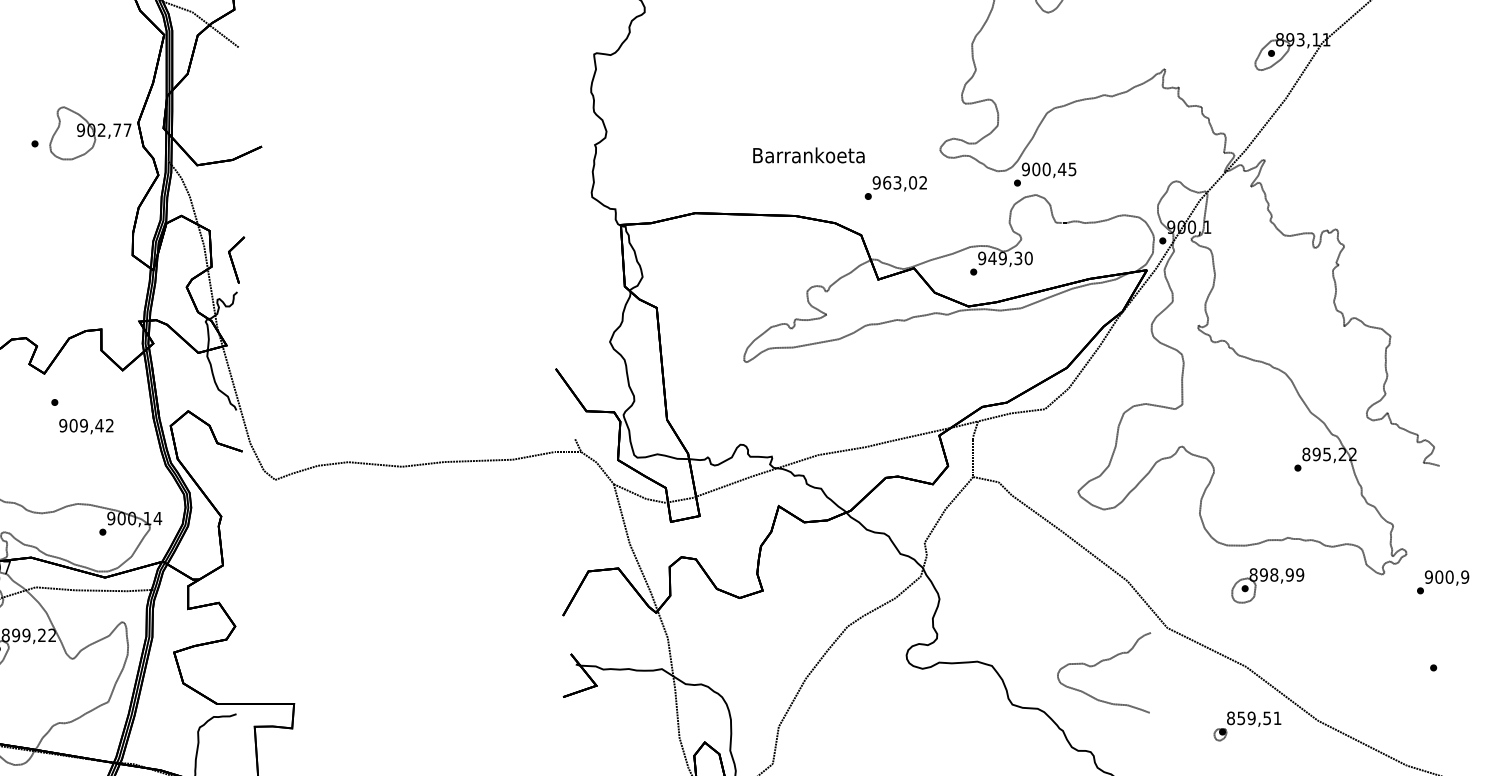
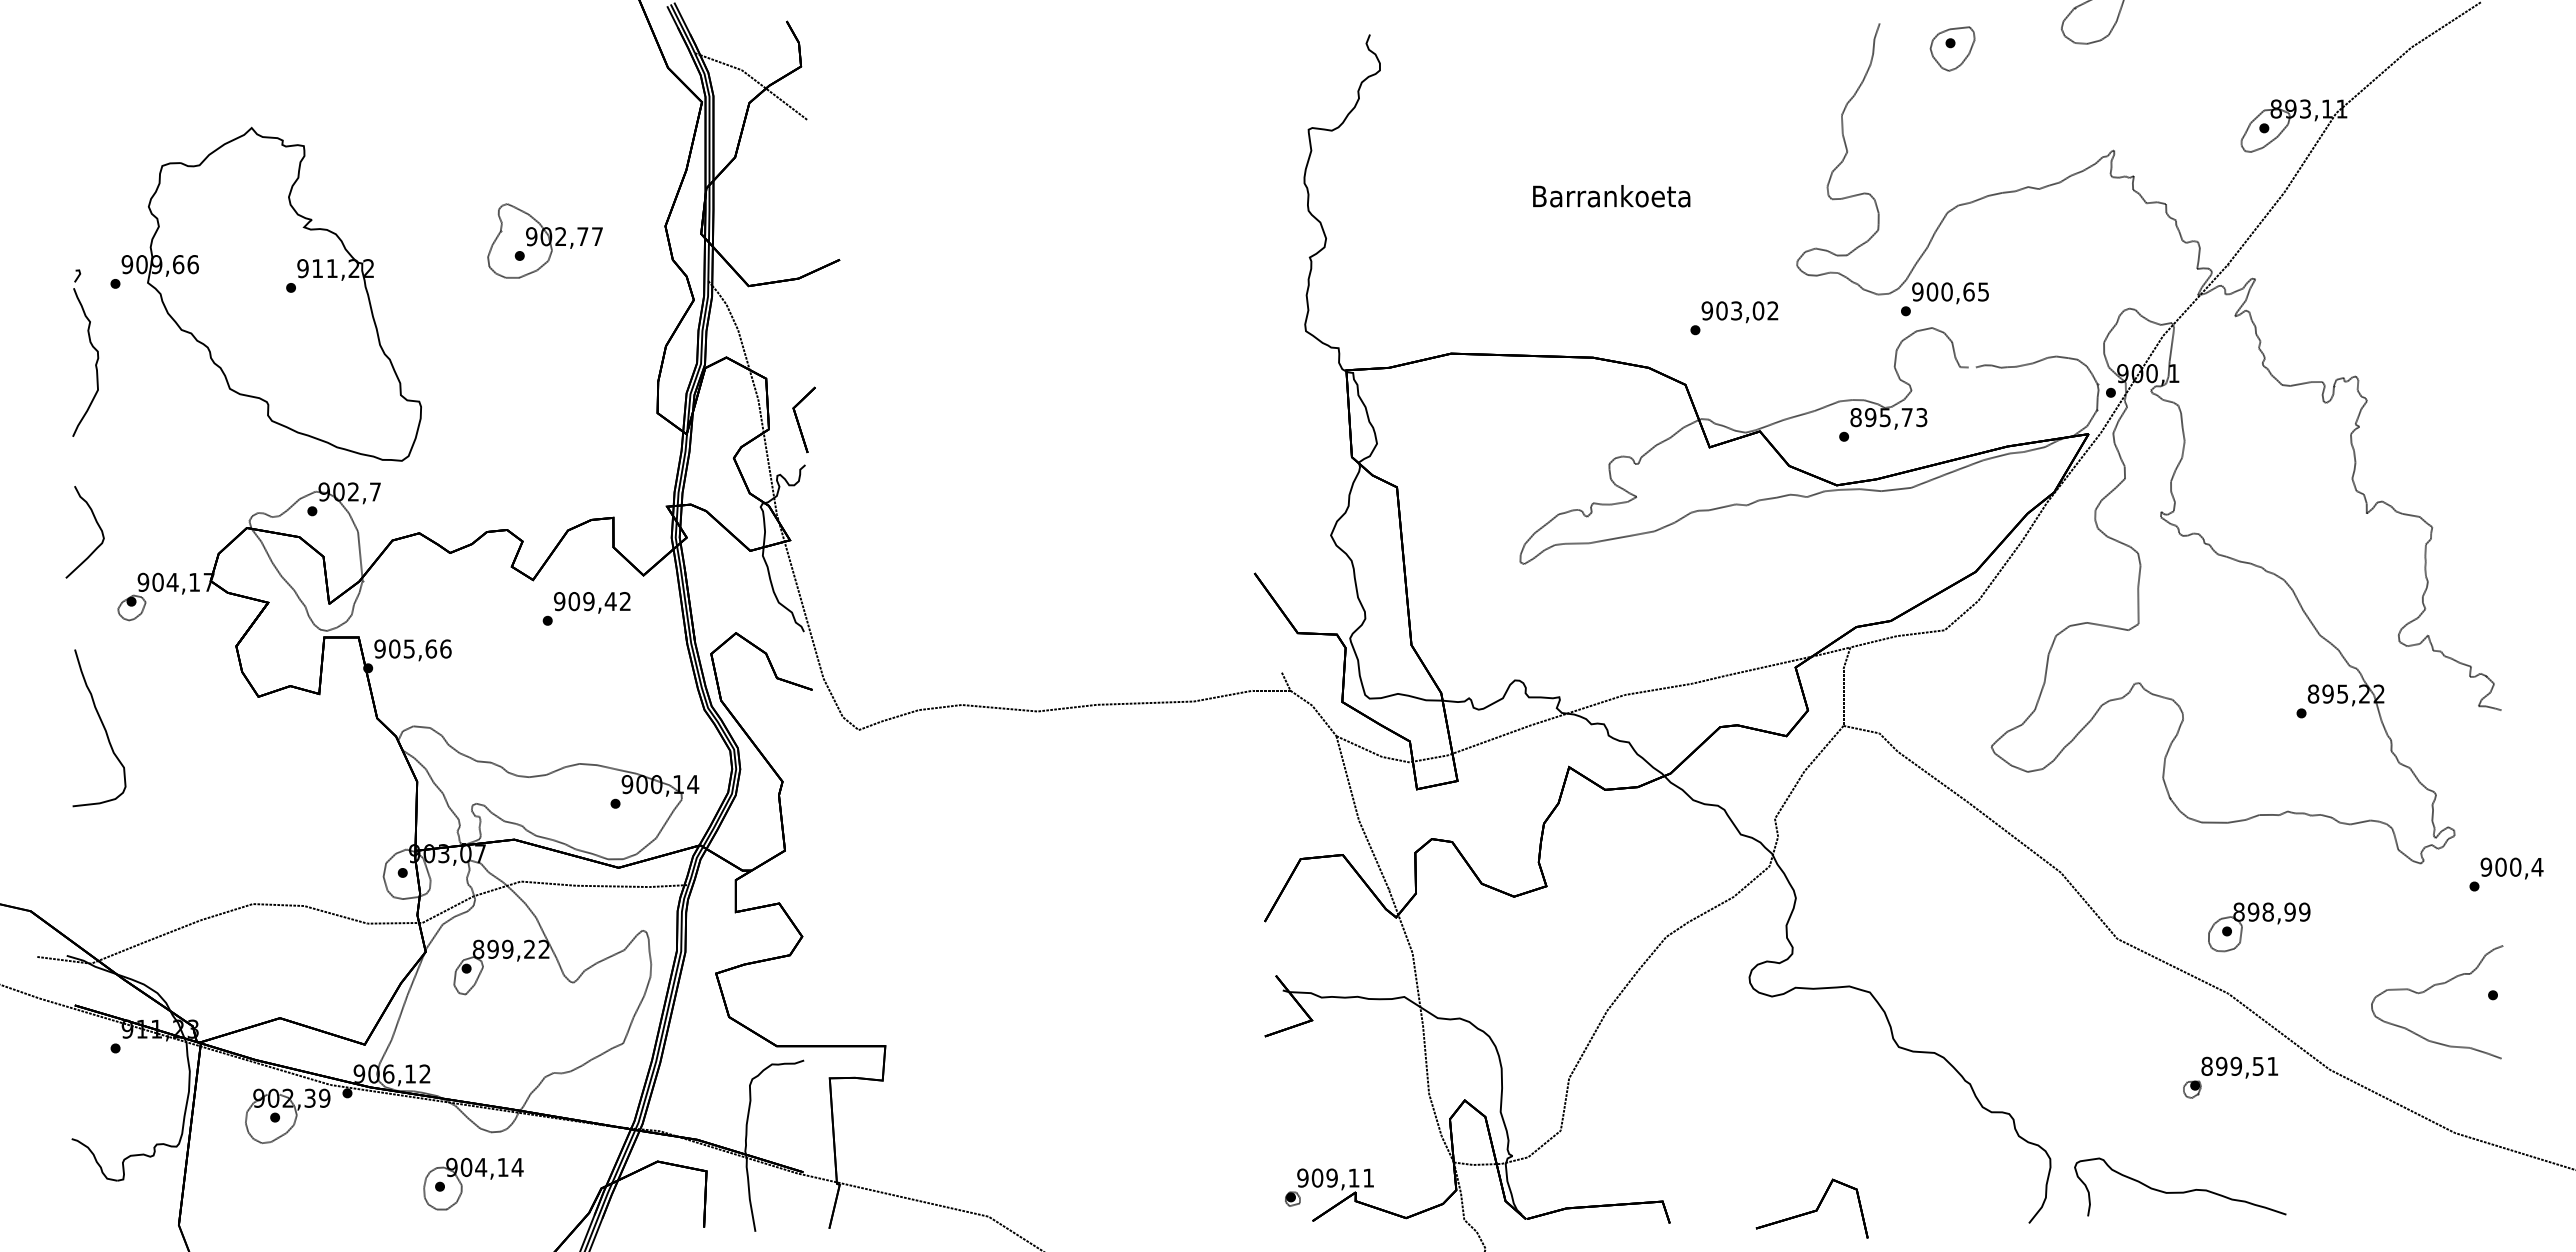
part: (90, 132) -> (544, 240), moved
text: (808, 155) -> (1611, 196), moved
text: (1061, 169) -> (1968, 291), 900,45 -> 900,65
text: (886, 182) -> (1721, 310), 963,02 -> 903,02
text: (1005, 258) -> (1888, 417), 949,30 -> 895,73
text: (86, 426) -> (592, 602), moved
text: (1465, 576) -> (2537, 866), 900,9 -> 900,4
part: (1265, 580) -> (2256, 920), moved
curve: (1100, 663) -> (2431, 988), moved
text: (1241, 717) -> (2221, 1065), 859,51 -> 899,51

